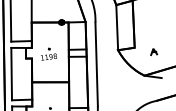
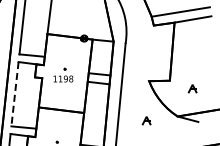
line: (117, 27) -> (151, 53), removed
line: (11, 74) -> (14, 94), solid -> dashed
part: (119, 82) -> (146, 120), added

